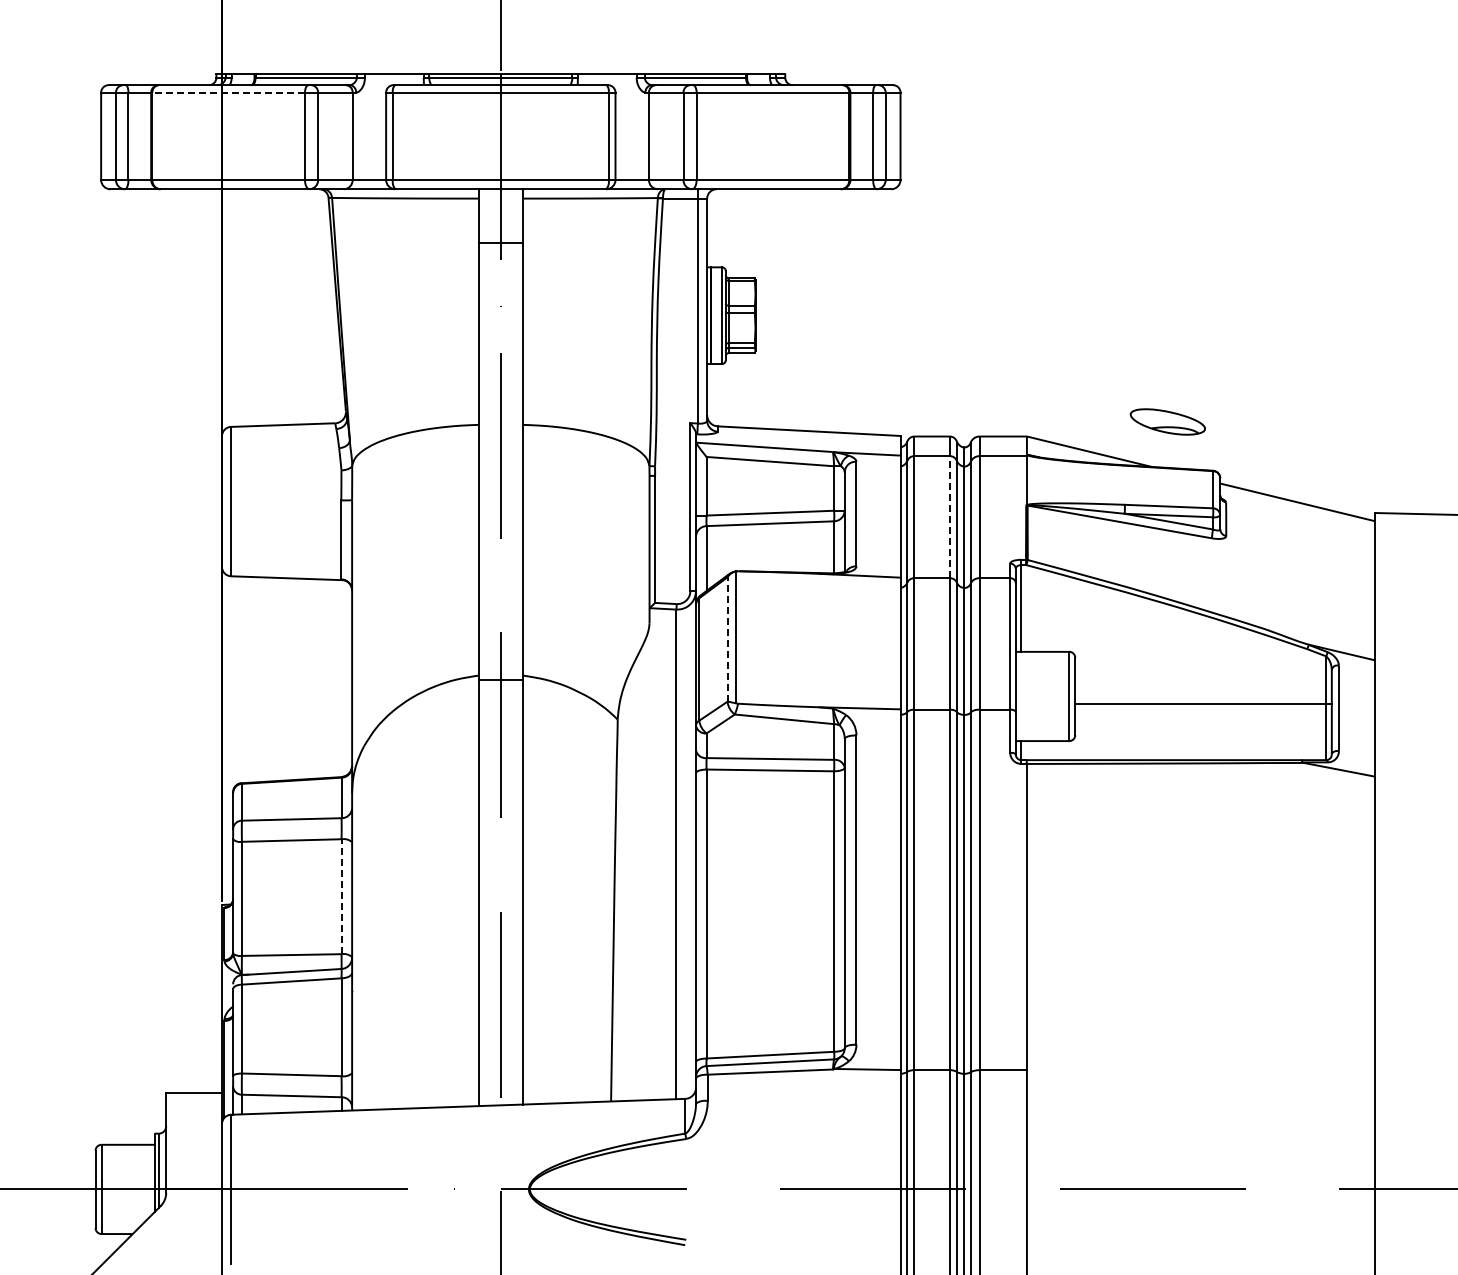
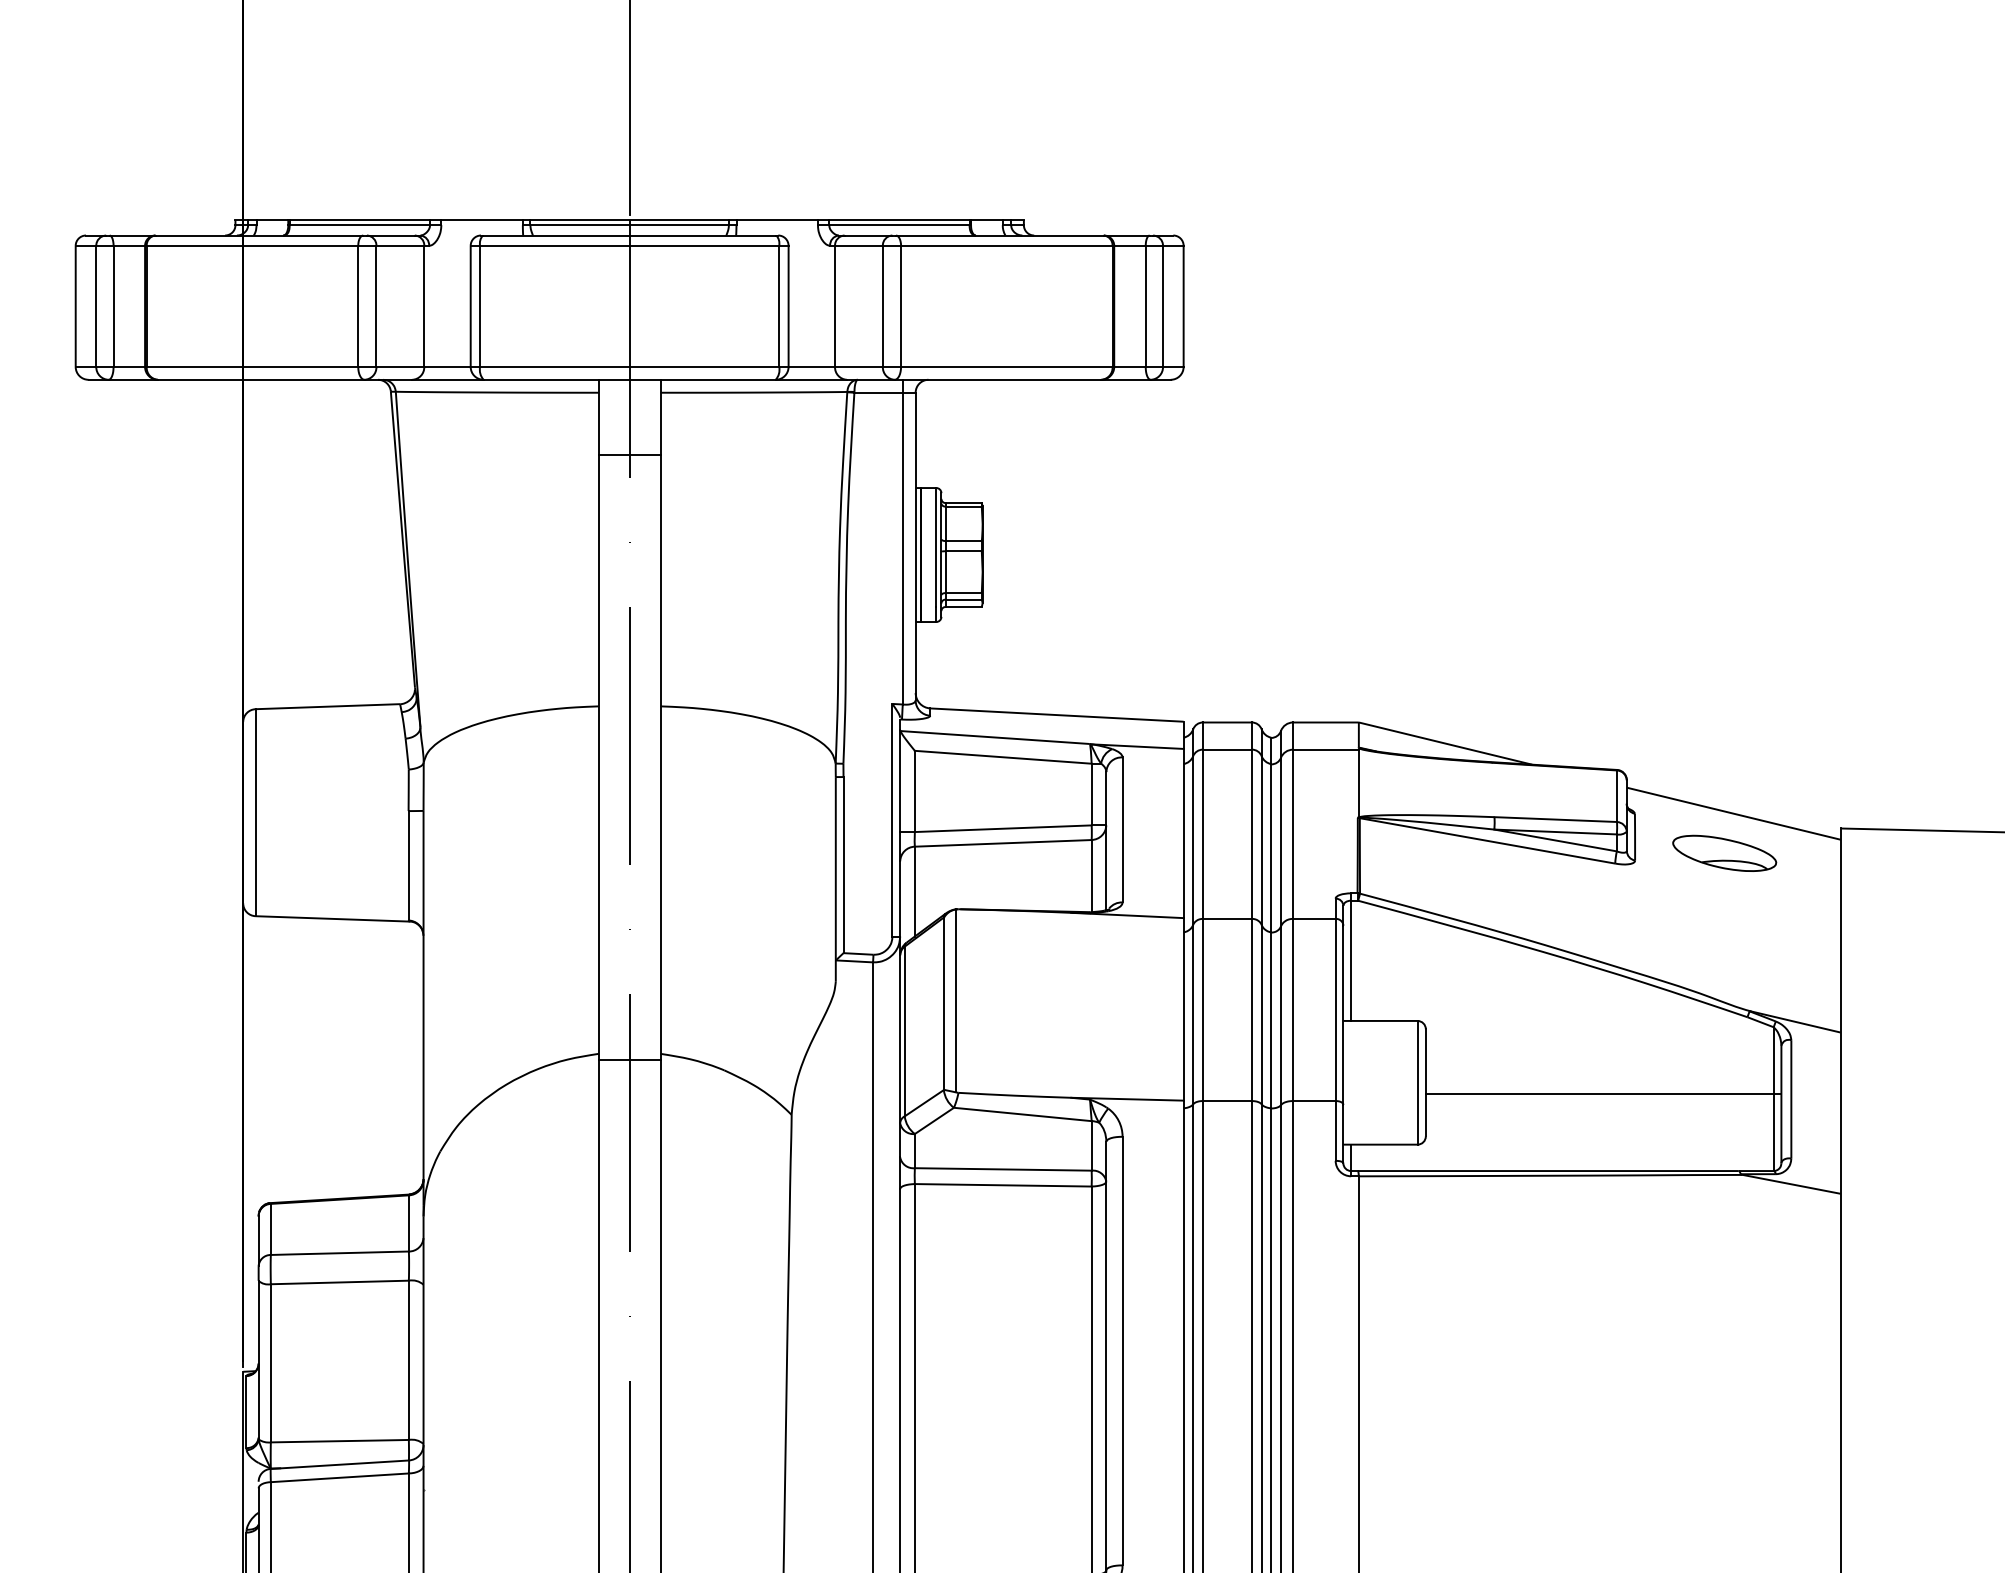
line: (228, 92) -> (252, 245), dashed -> solid
part: (1167, 421) -> (1724, 852), moved
line: (949, 516) -> (1251, 833), dashed -> solid
line: (727, 638) -> (943, 1002), dashed -> solid
line: (341, 896) -> (408, 1360), dashed -> solid

